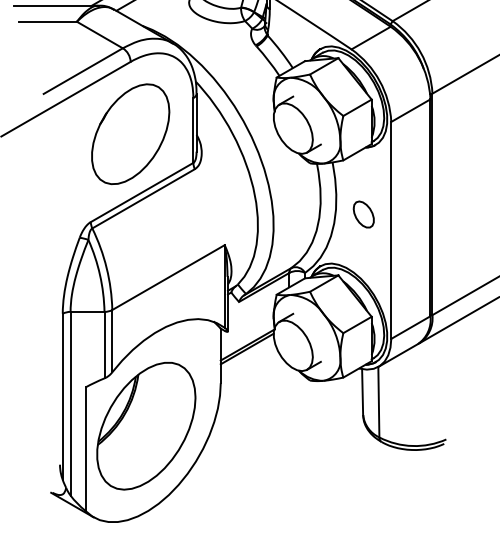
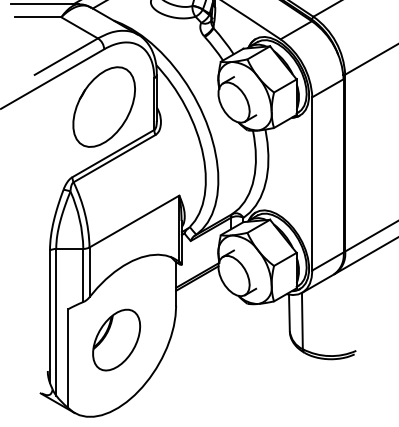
part: (363, 213) -> (290, 170), removed
part: (146, 425) -> (116, 339), size x0.6

